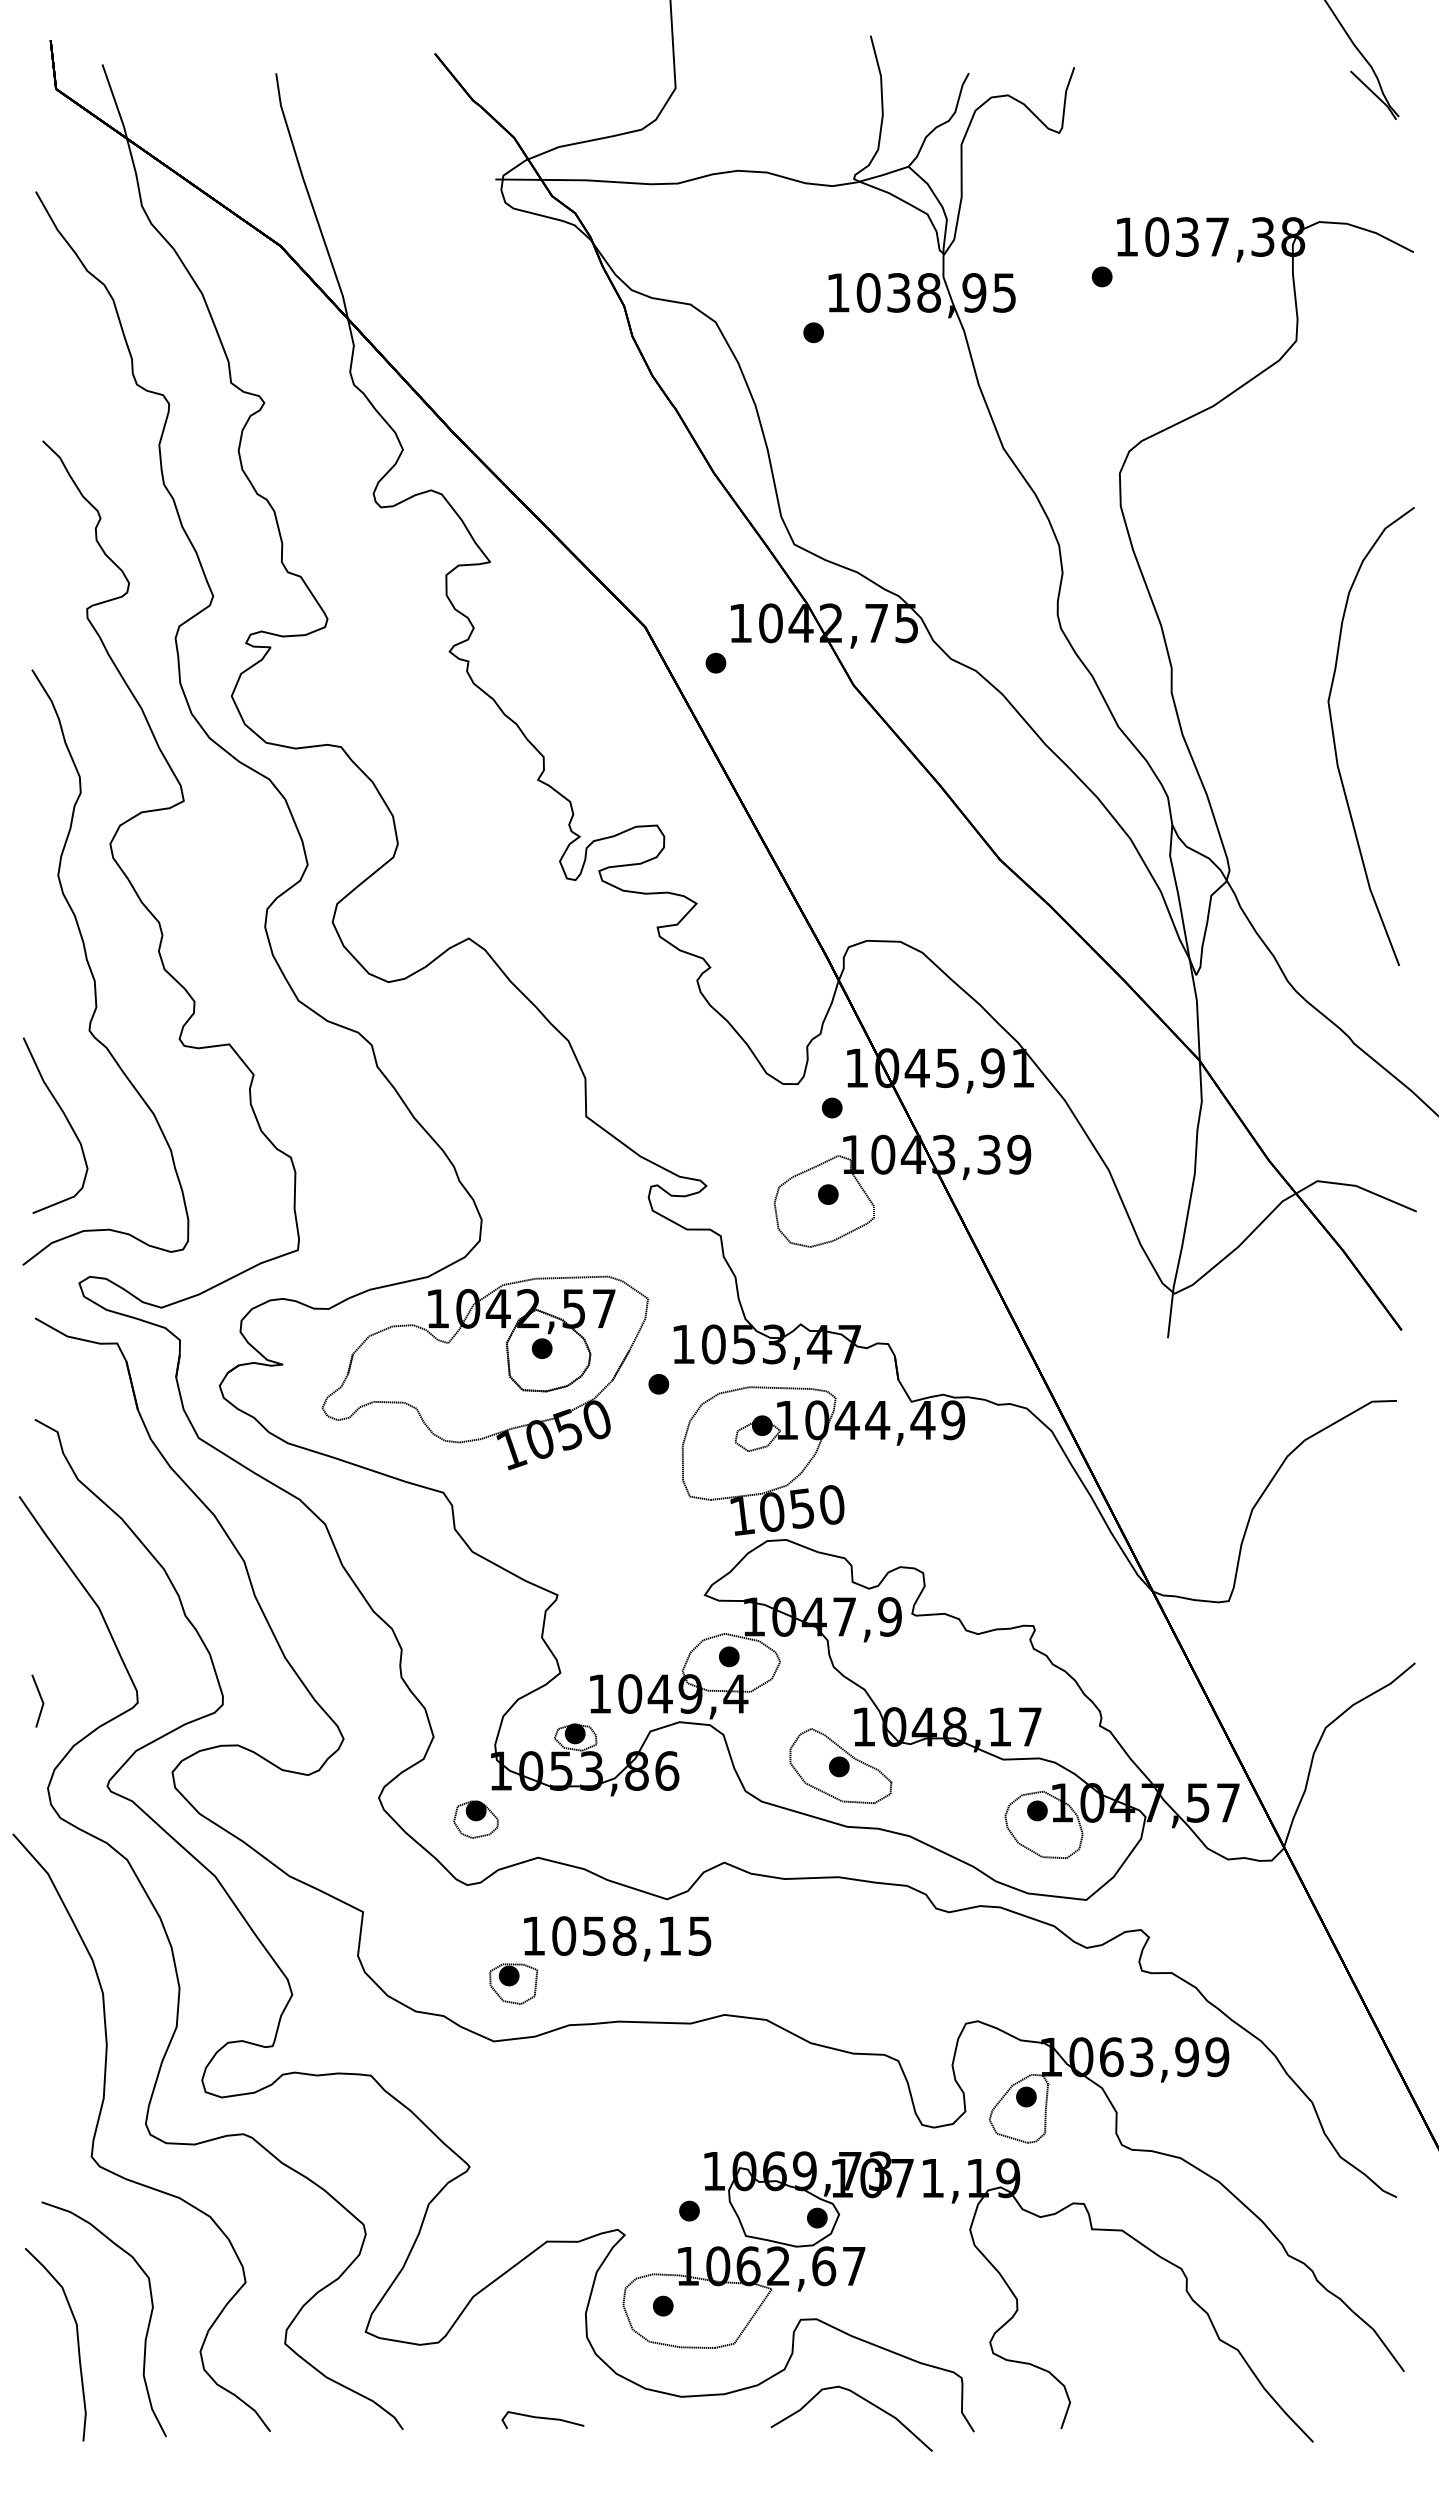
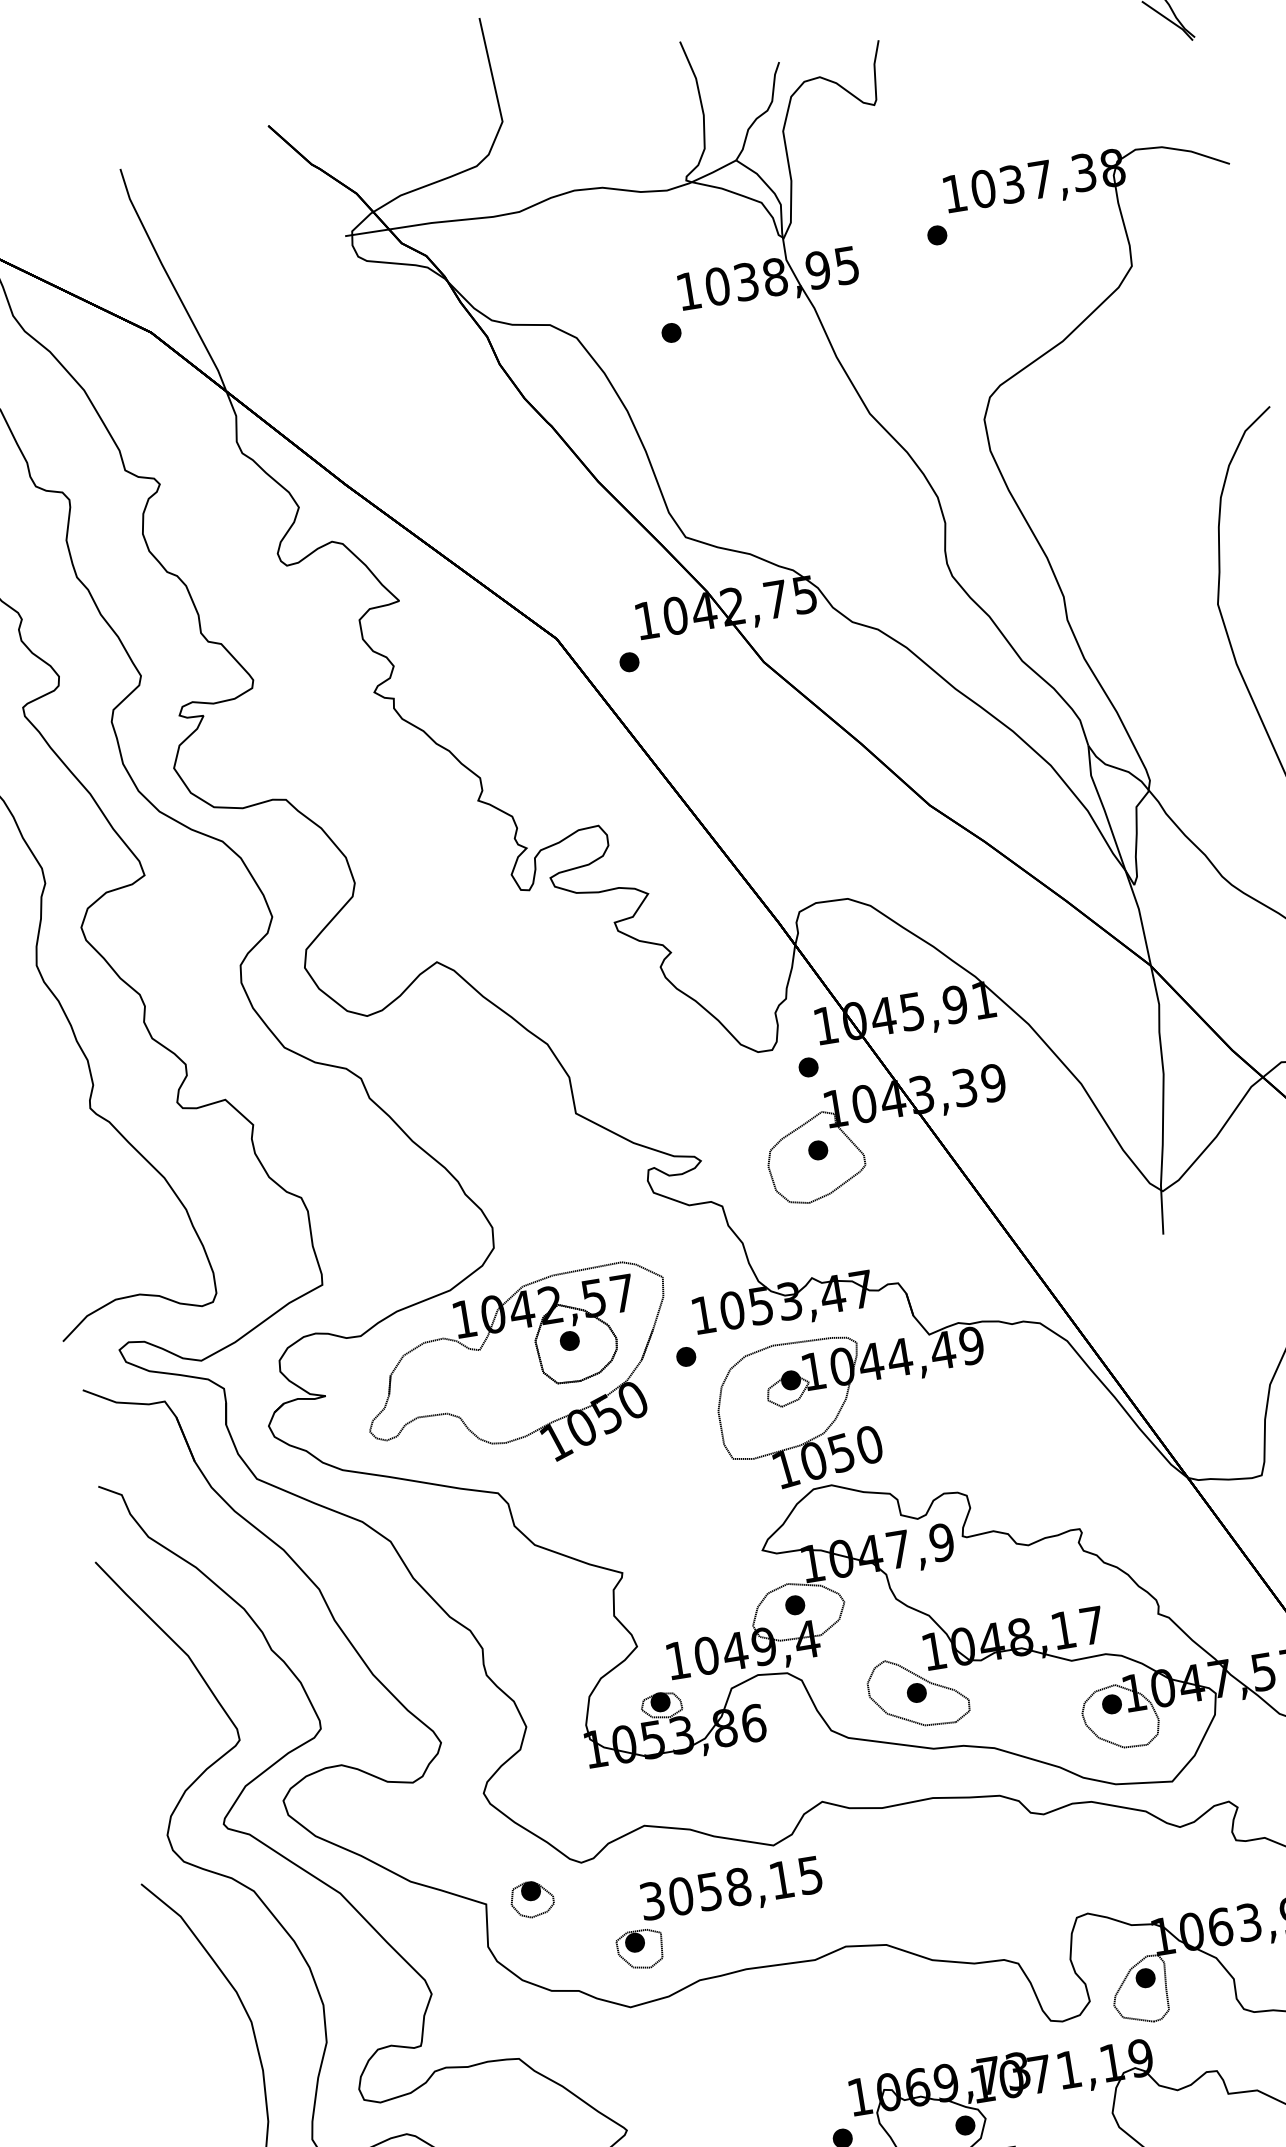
curve: (66, 1120) -> (82, 1197), removed
line: (40, 1699) -> (146, 1751), removed
part: (475, 1819) -> (531, 1899), moved
text: (533, 1936) -> (652, 1901), 1058,15 -> 3058,15

